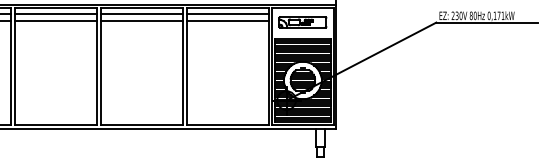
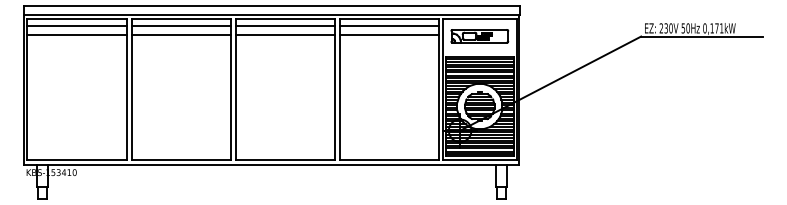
text: (471, 15) -> (683, 28), 80Hz -> 50Hz

